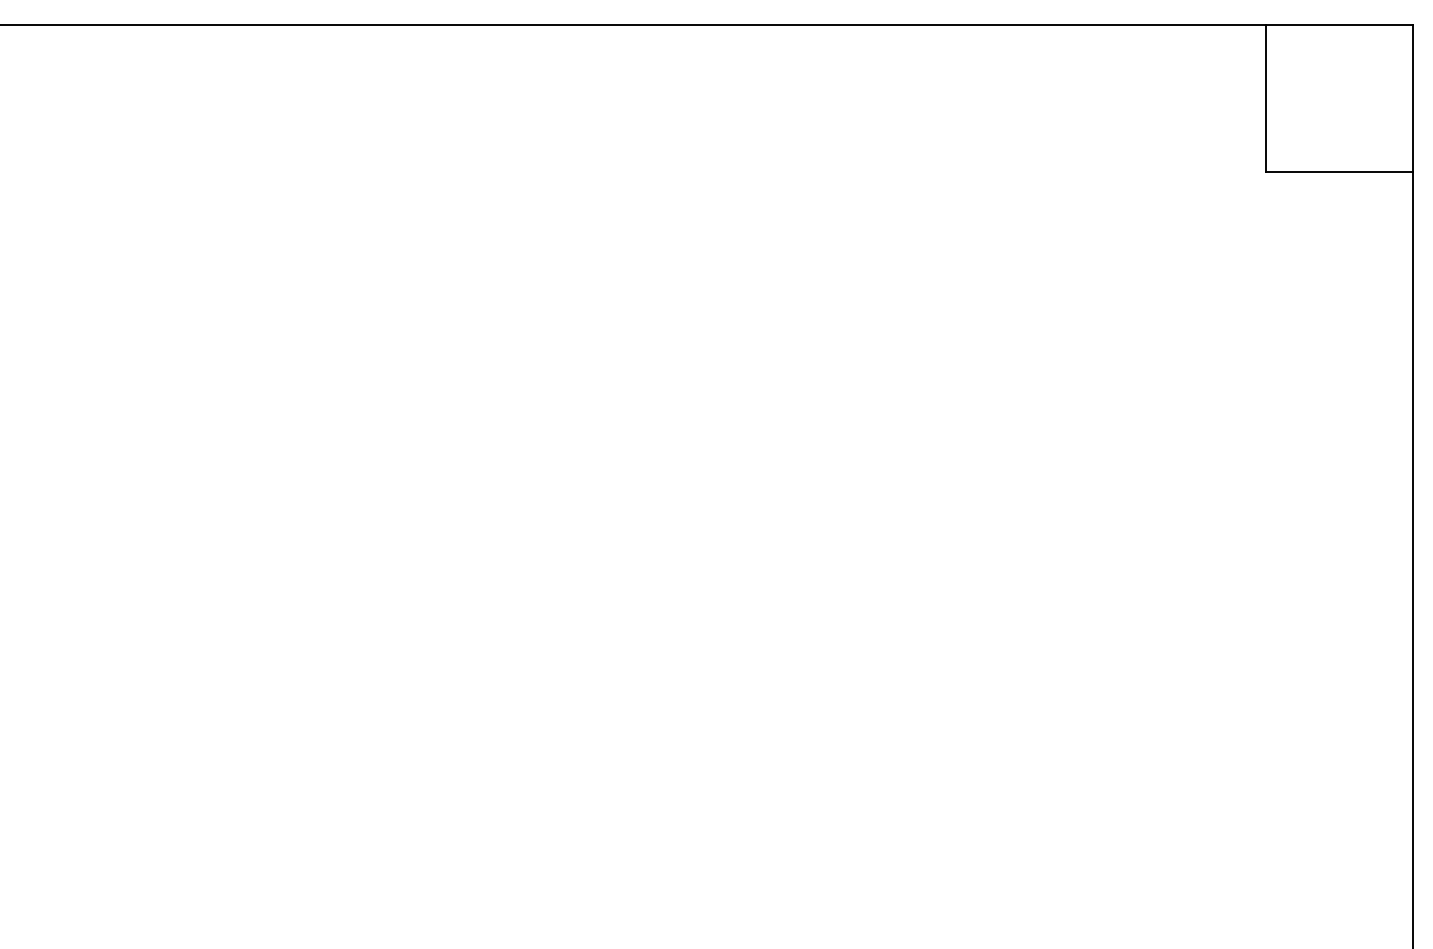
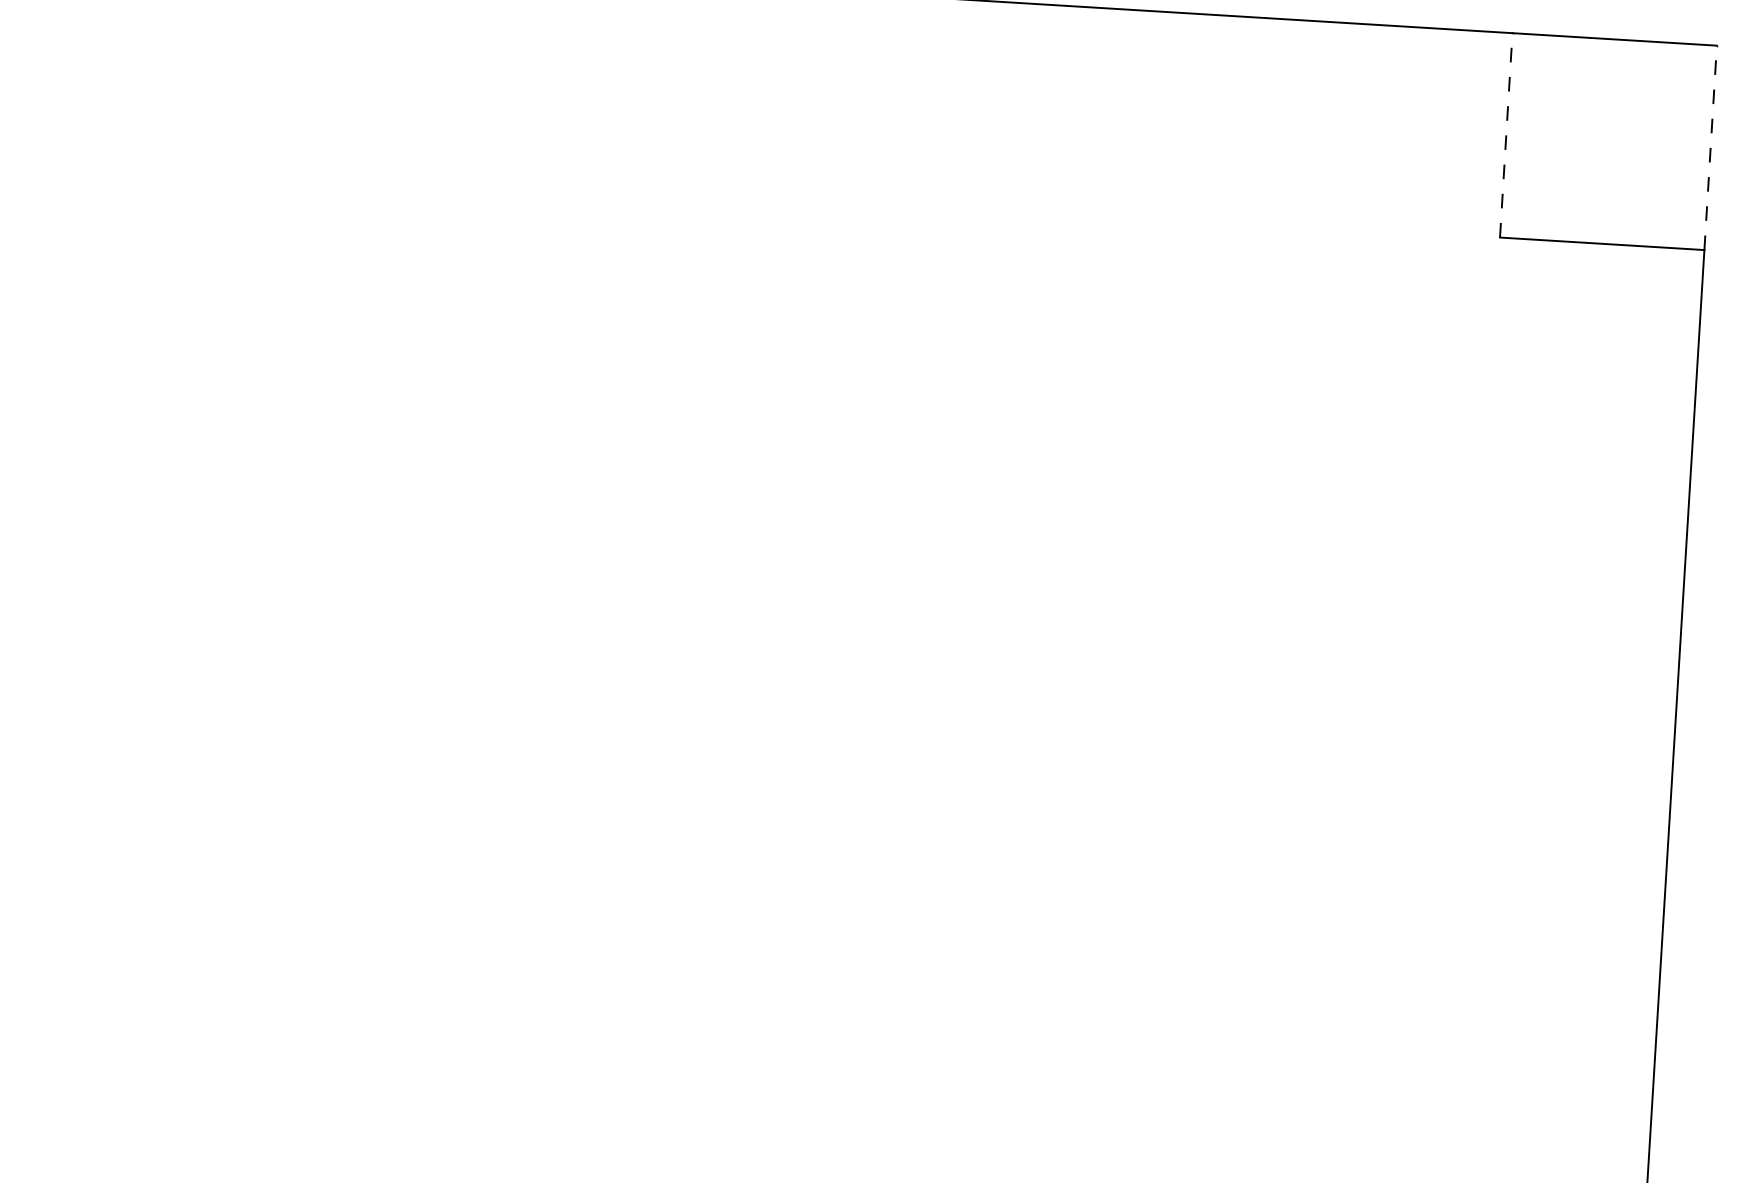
line: (1266, 98) -> (1506, 134), solid -> dashed
line: (1413, 98) -> (1710, 147), solid -> dashed

